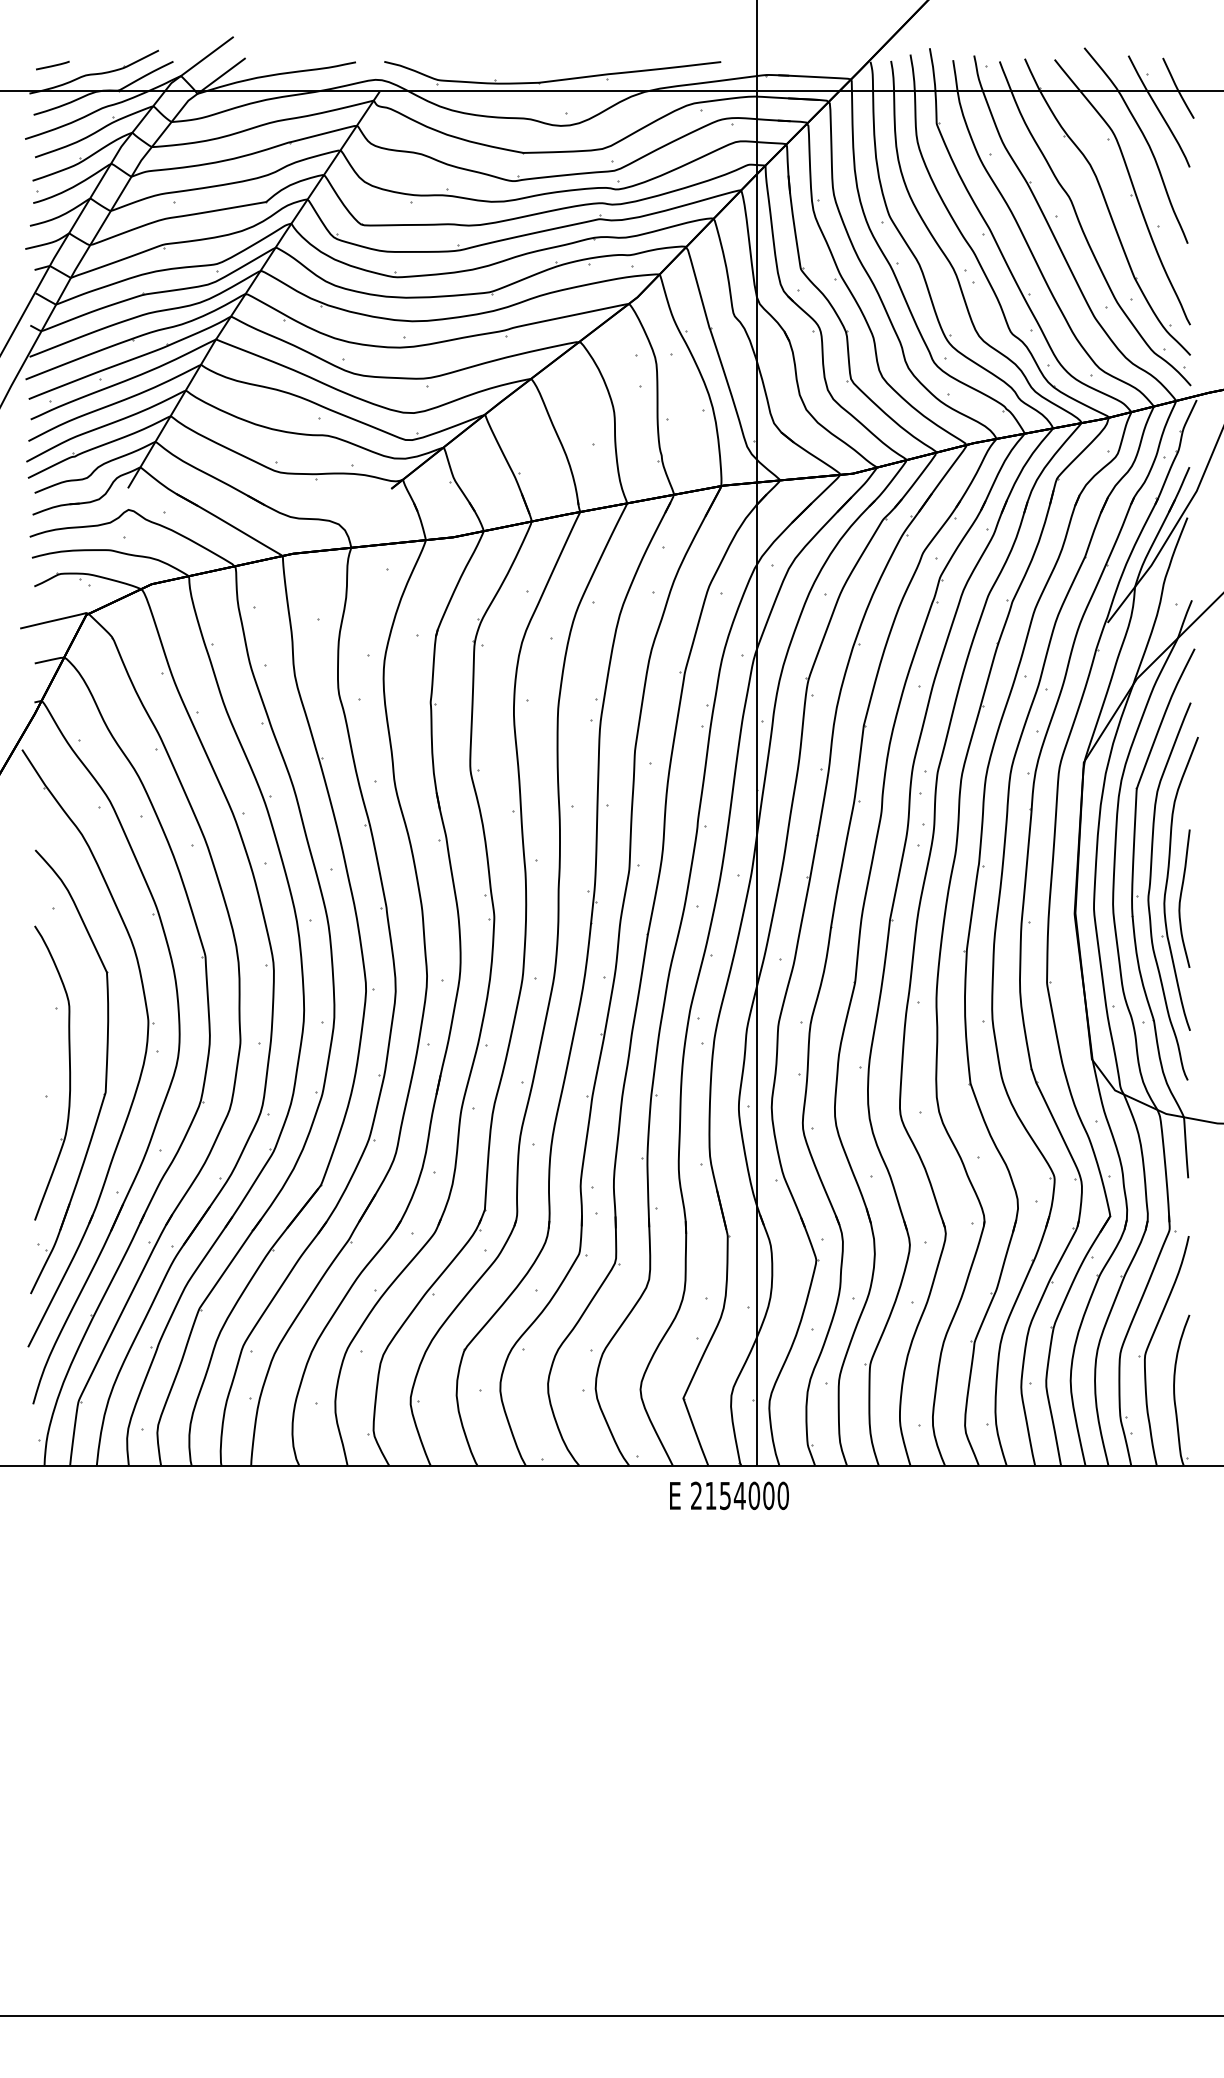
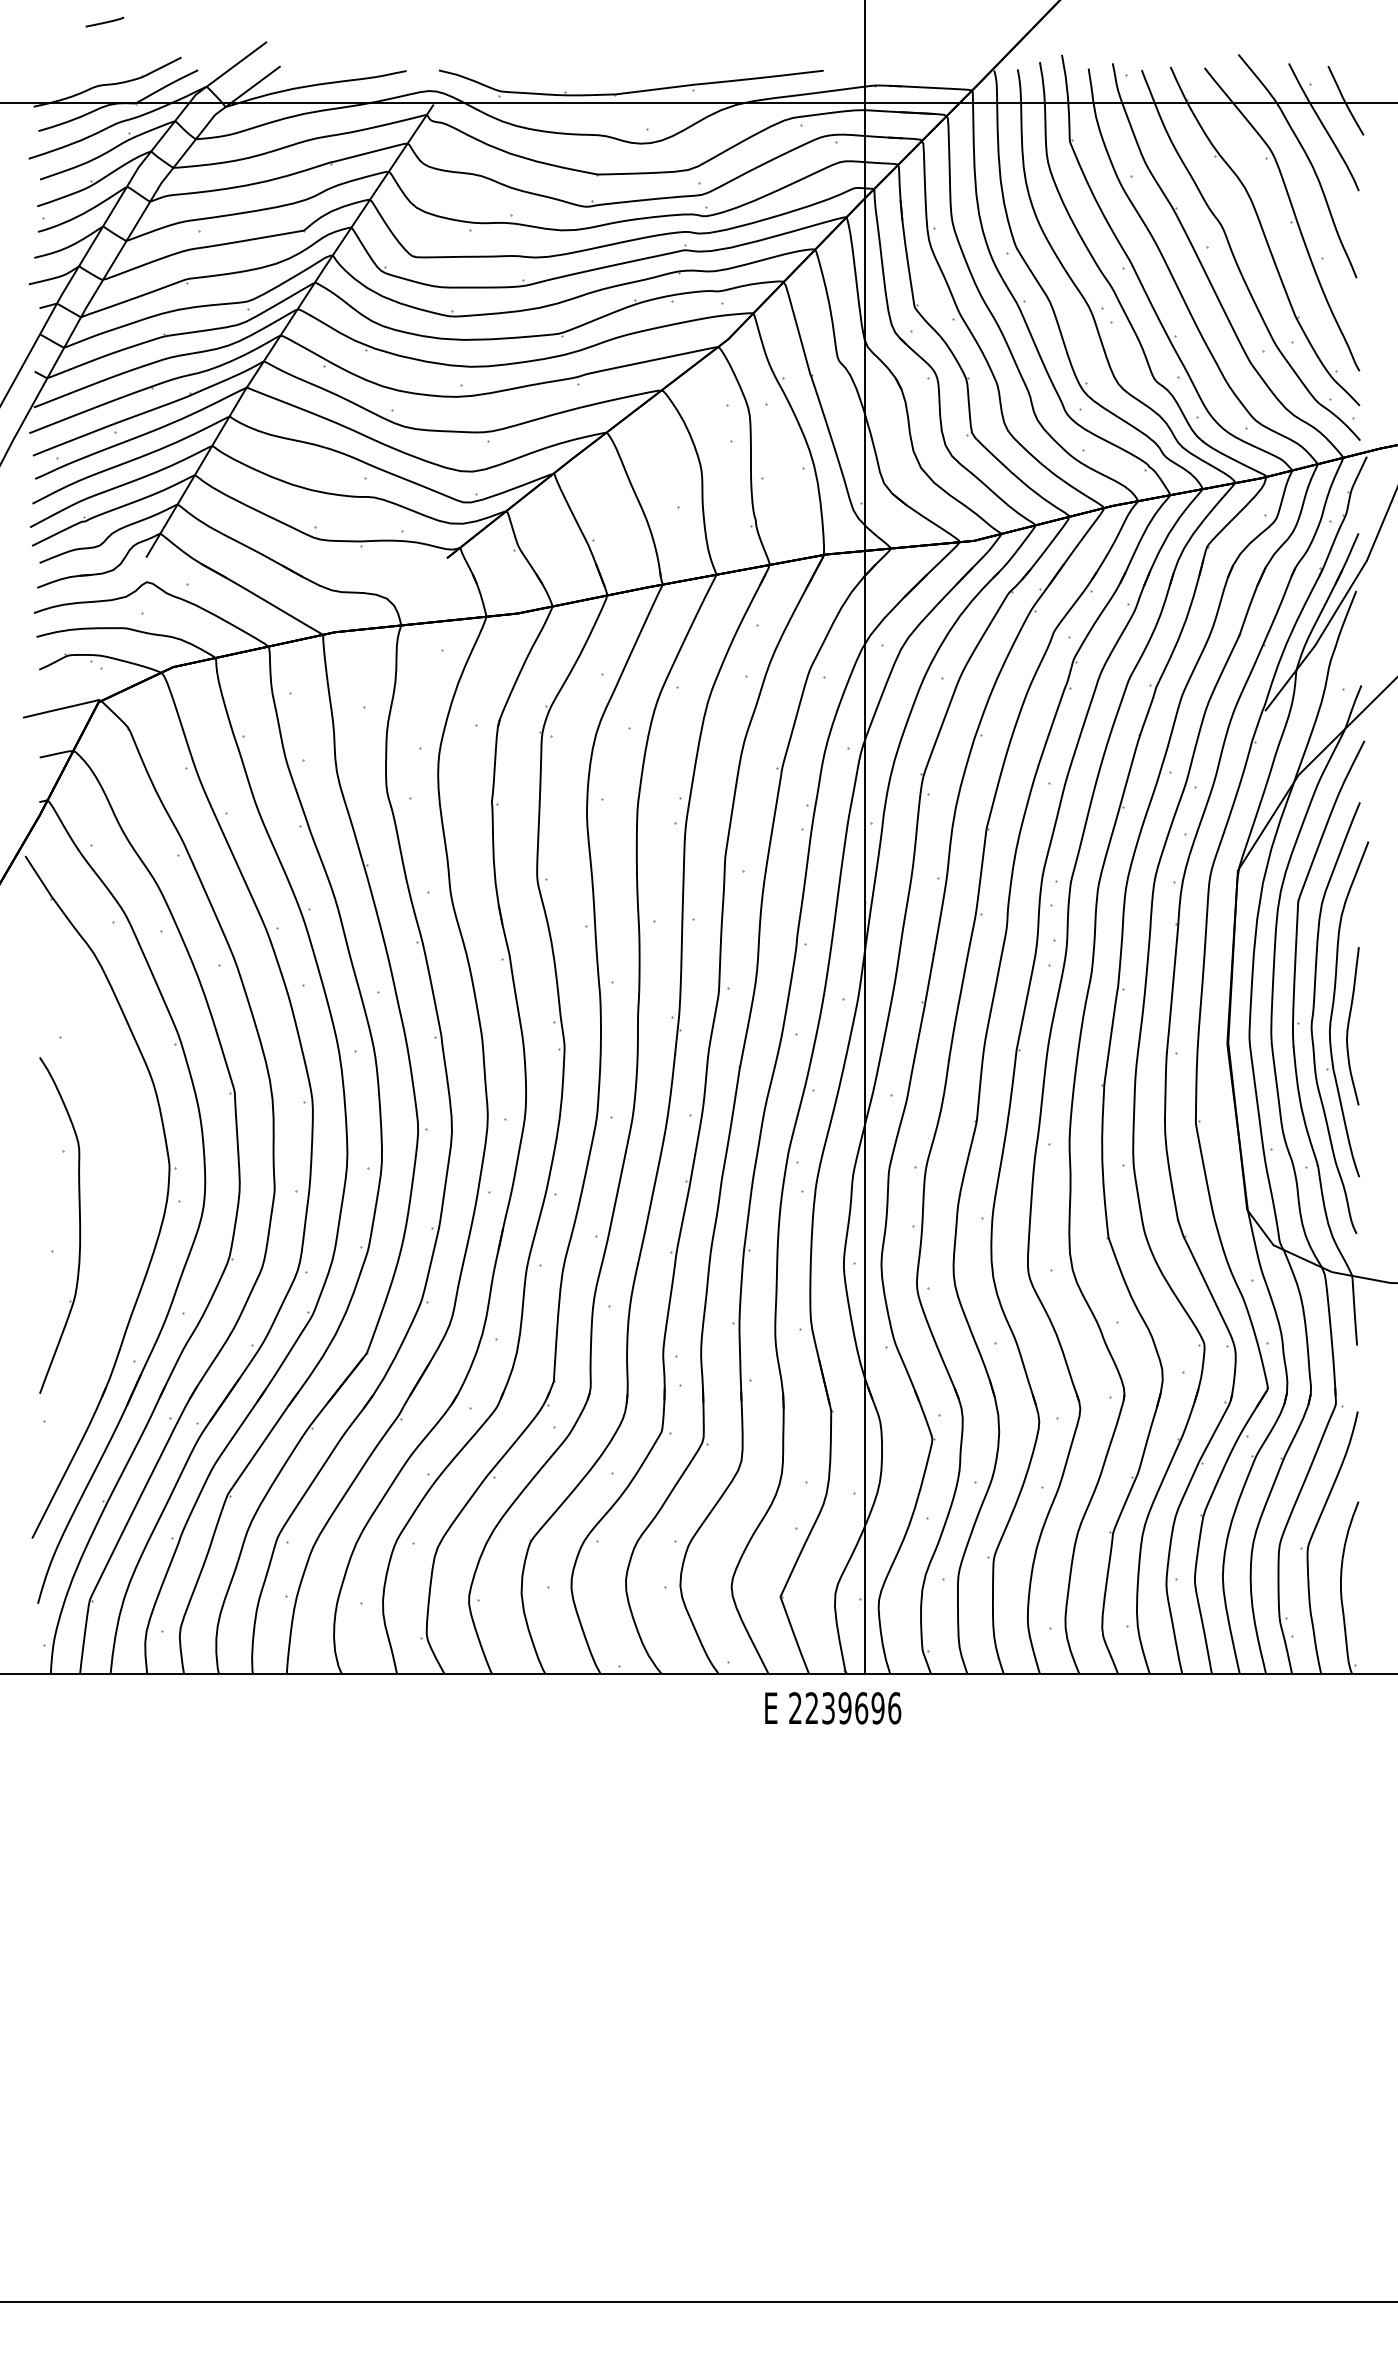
line: (52, 65) -> (104, 22), moved
part: (105, 1071) -> (120, 1223), removed
text: (747, 1495) -> (853, 1707), 2154000 -> 2239696

